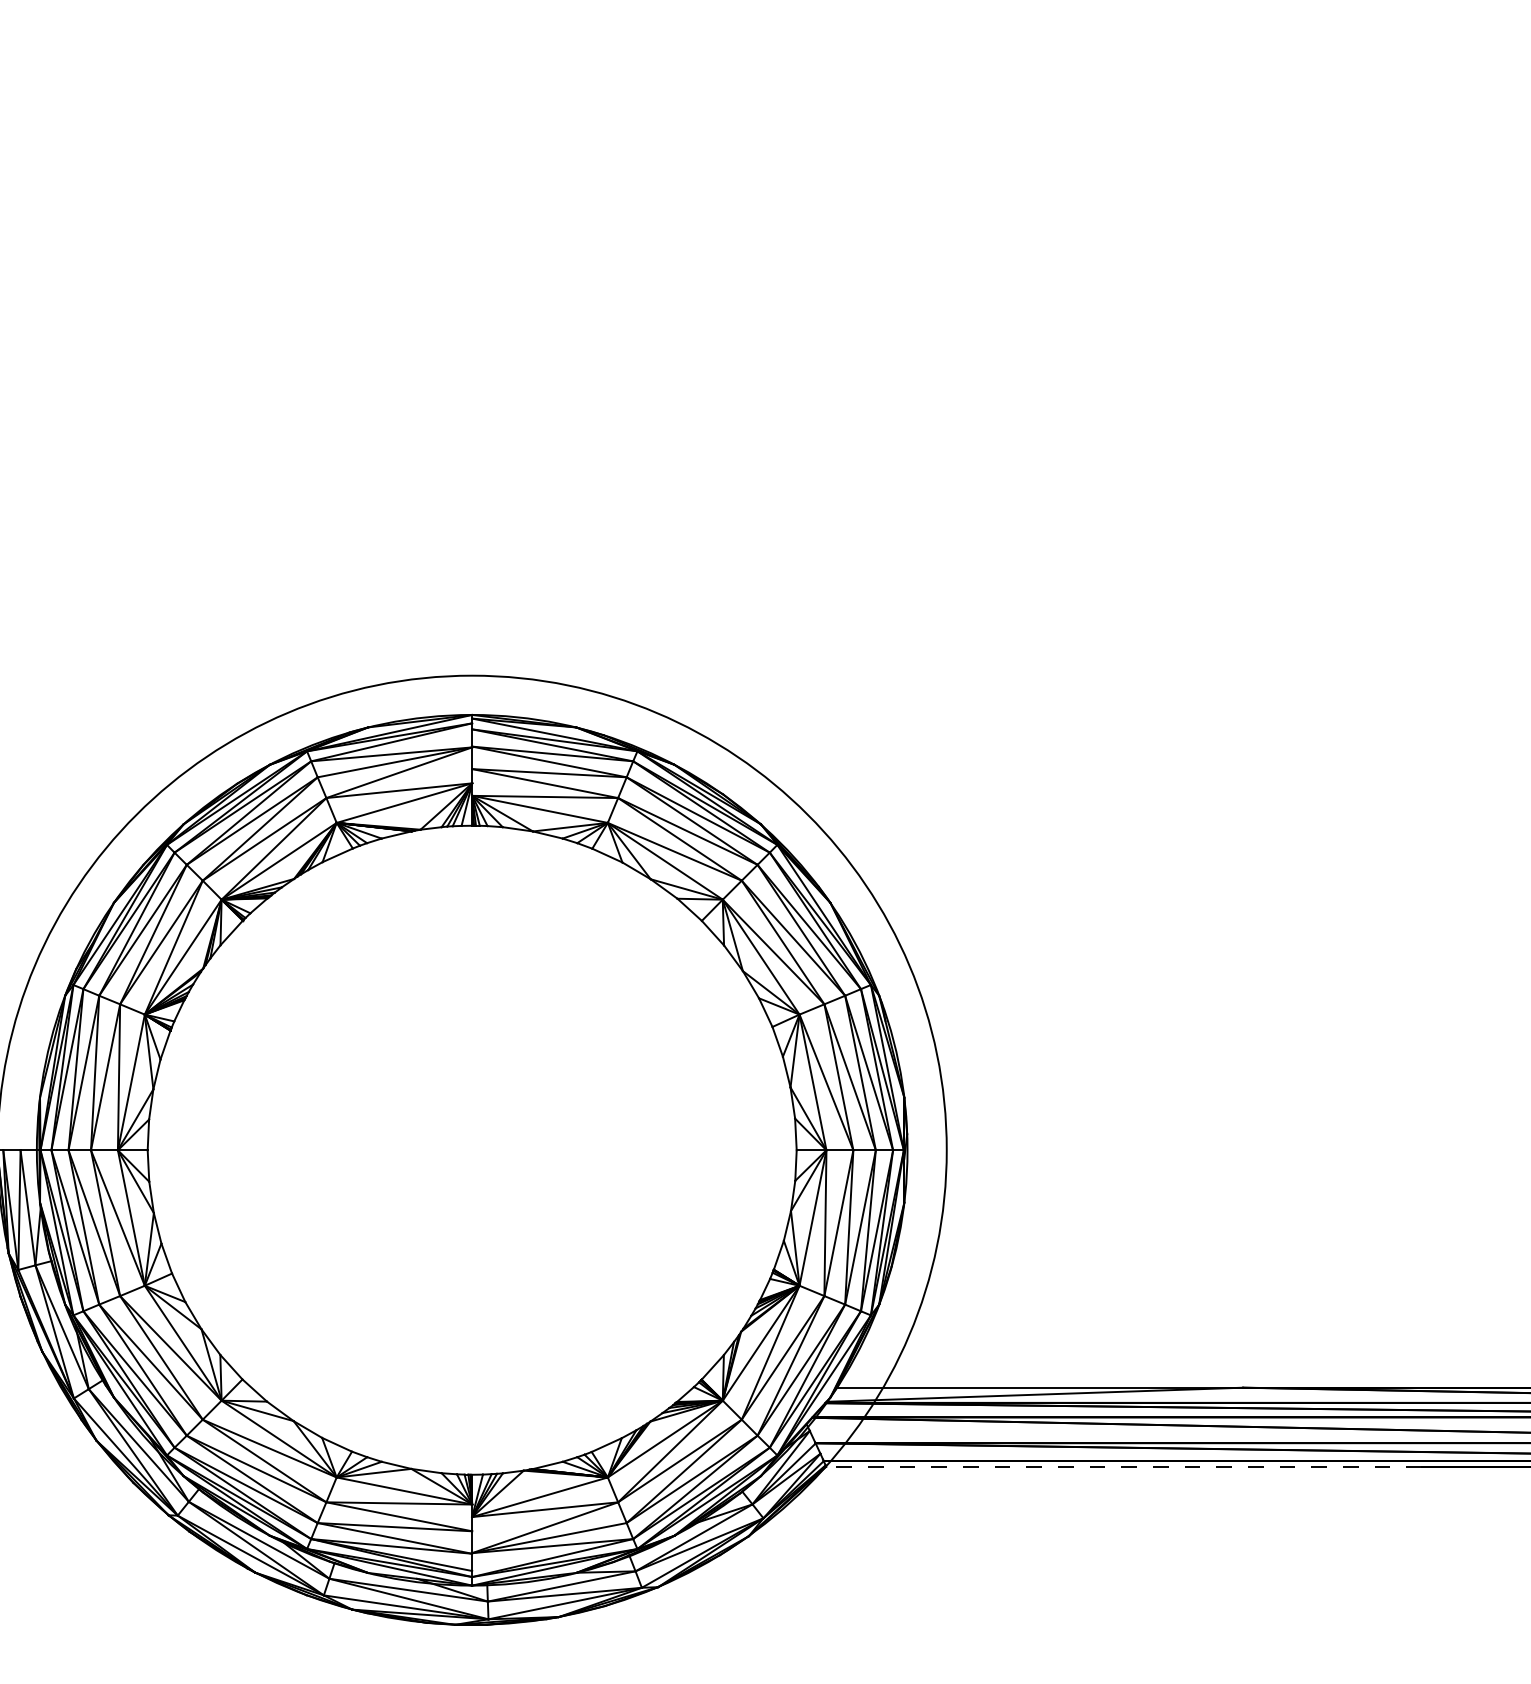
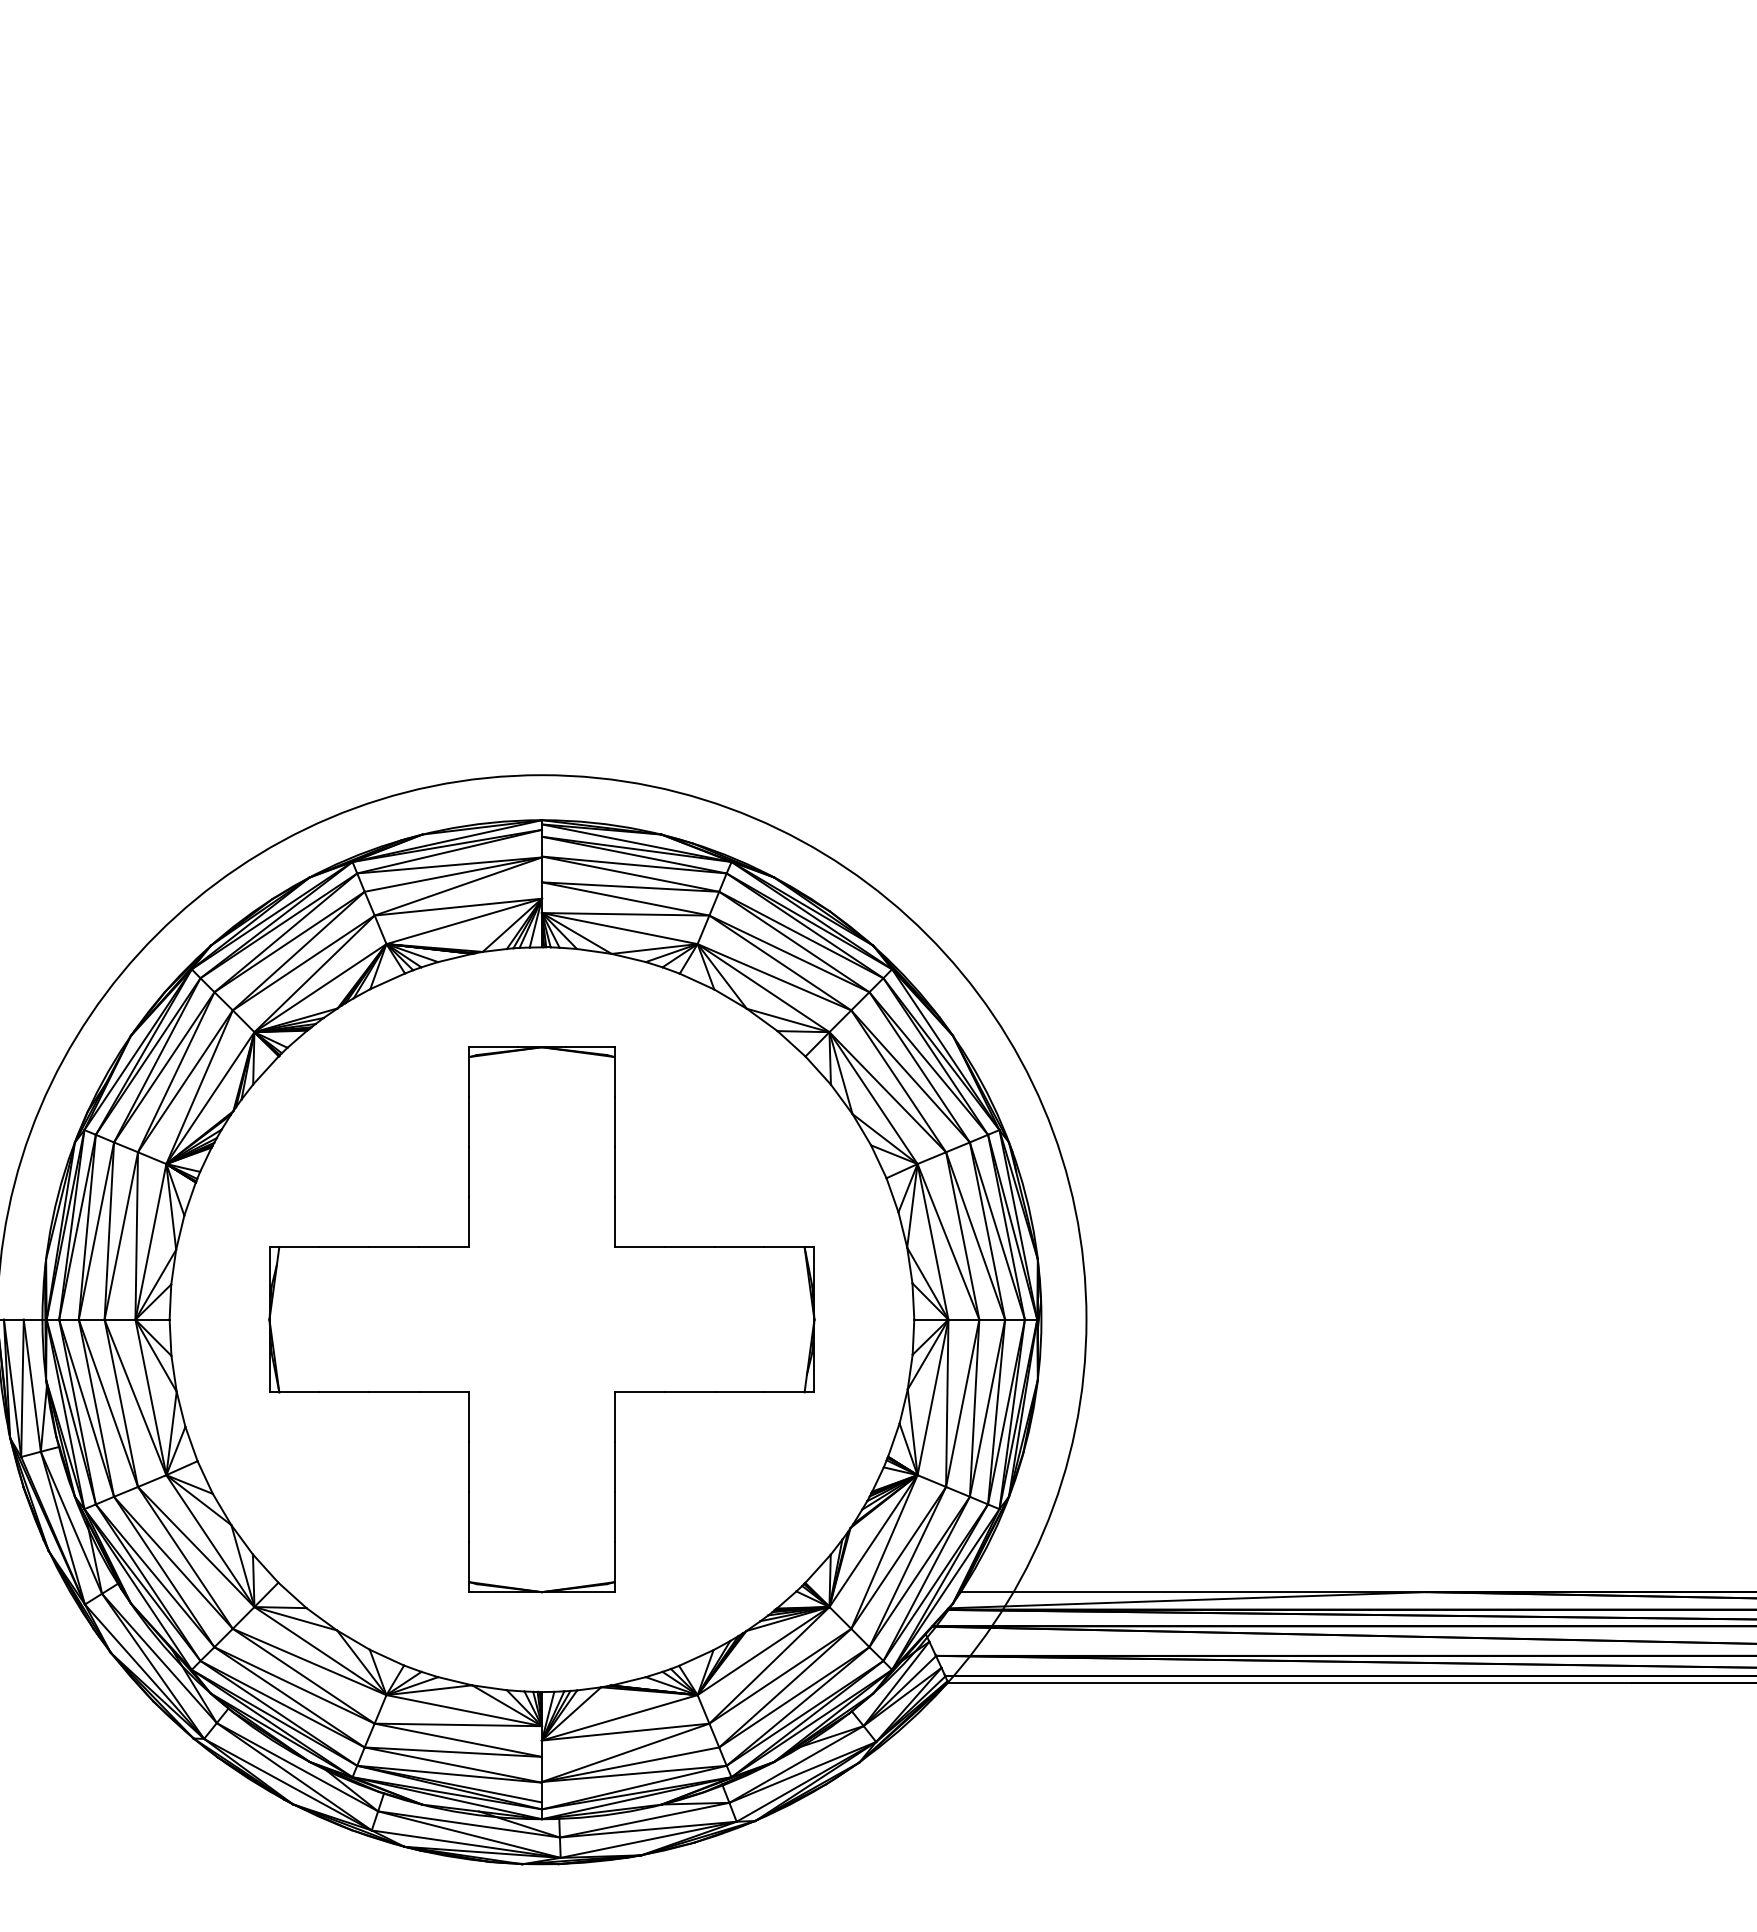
part: (471, 1149) -> (541, 1318), added
line: (1124, 1466) -> (1290, 1682), dashed -> solid

